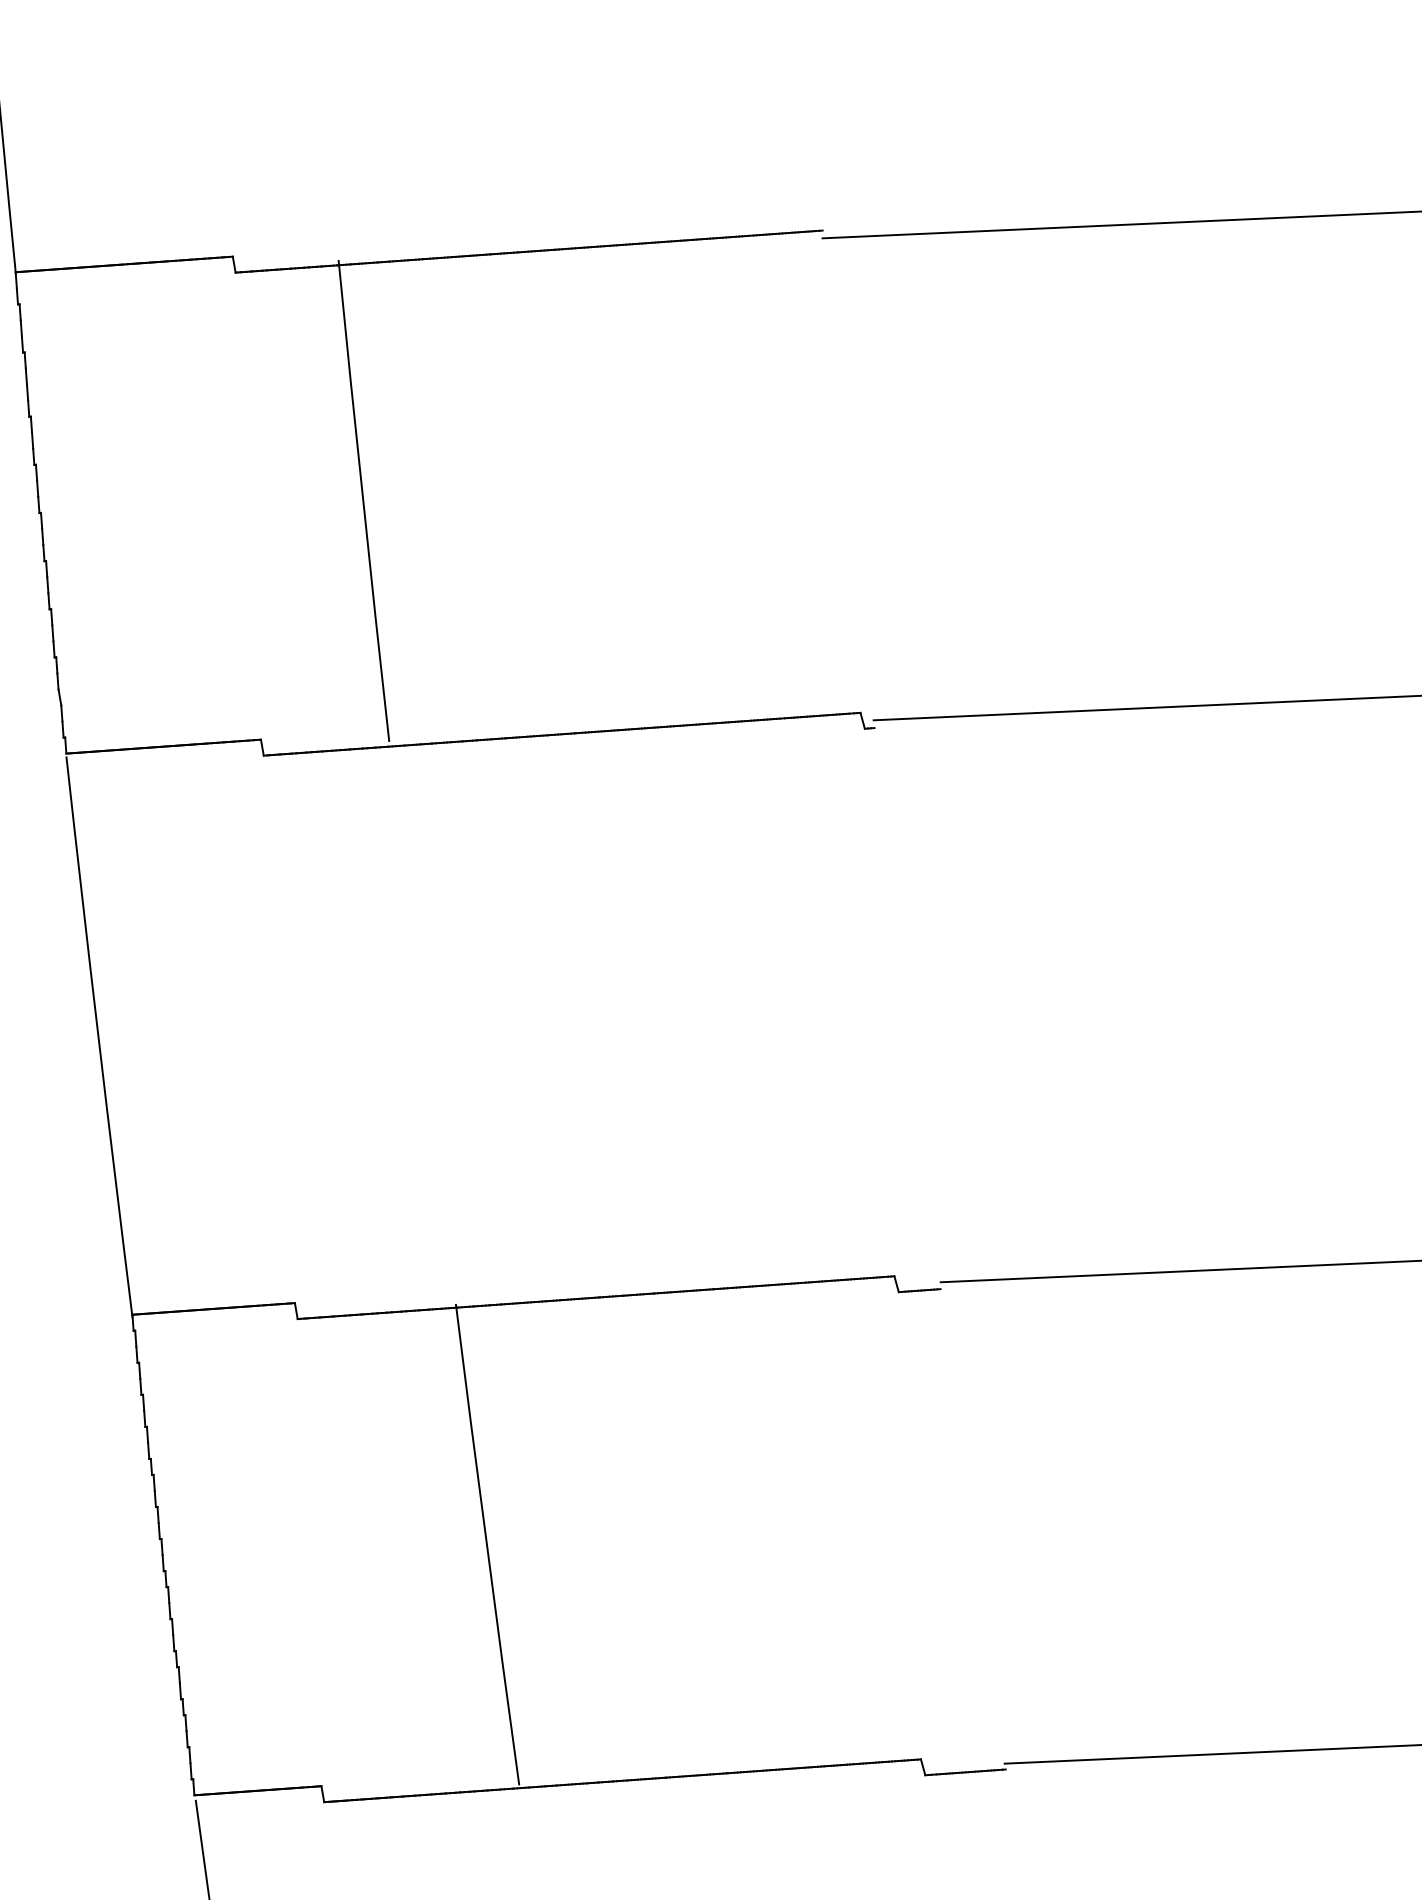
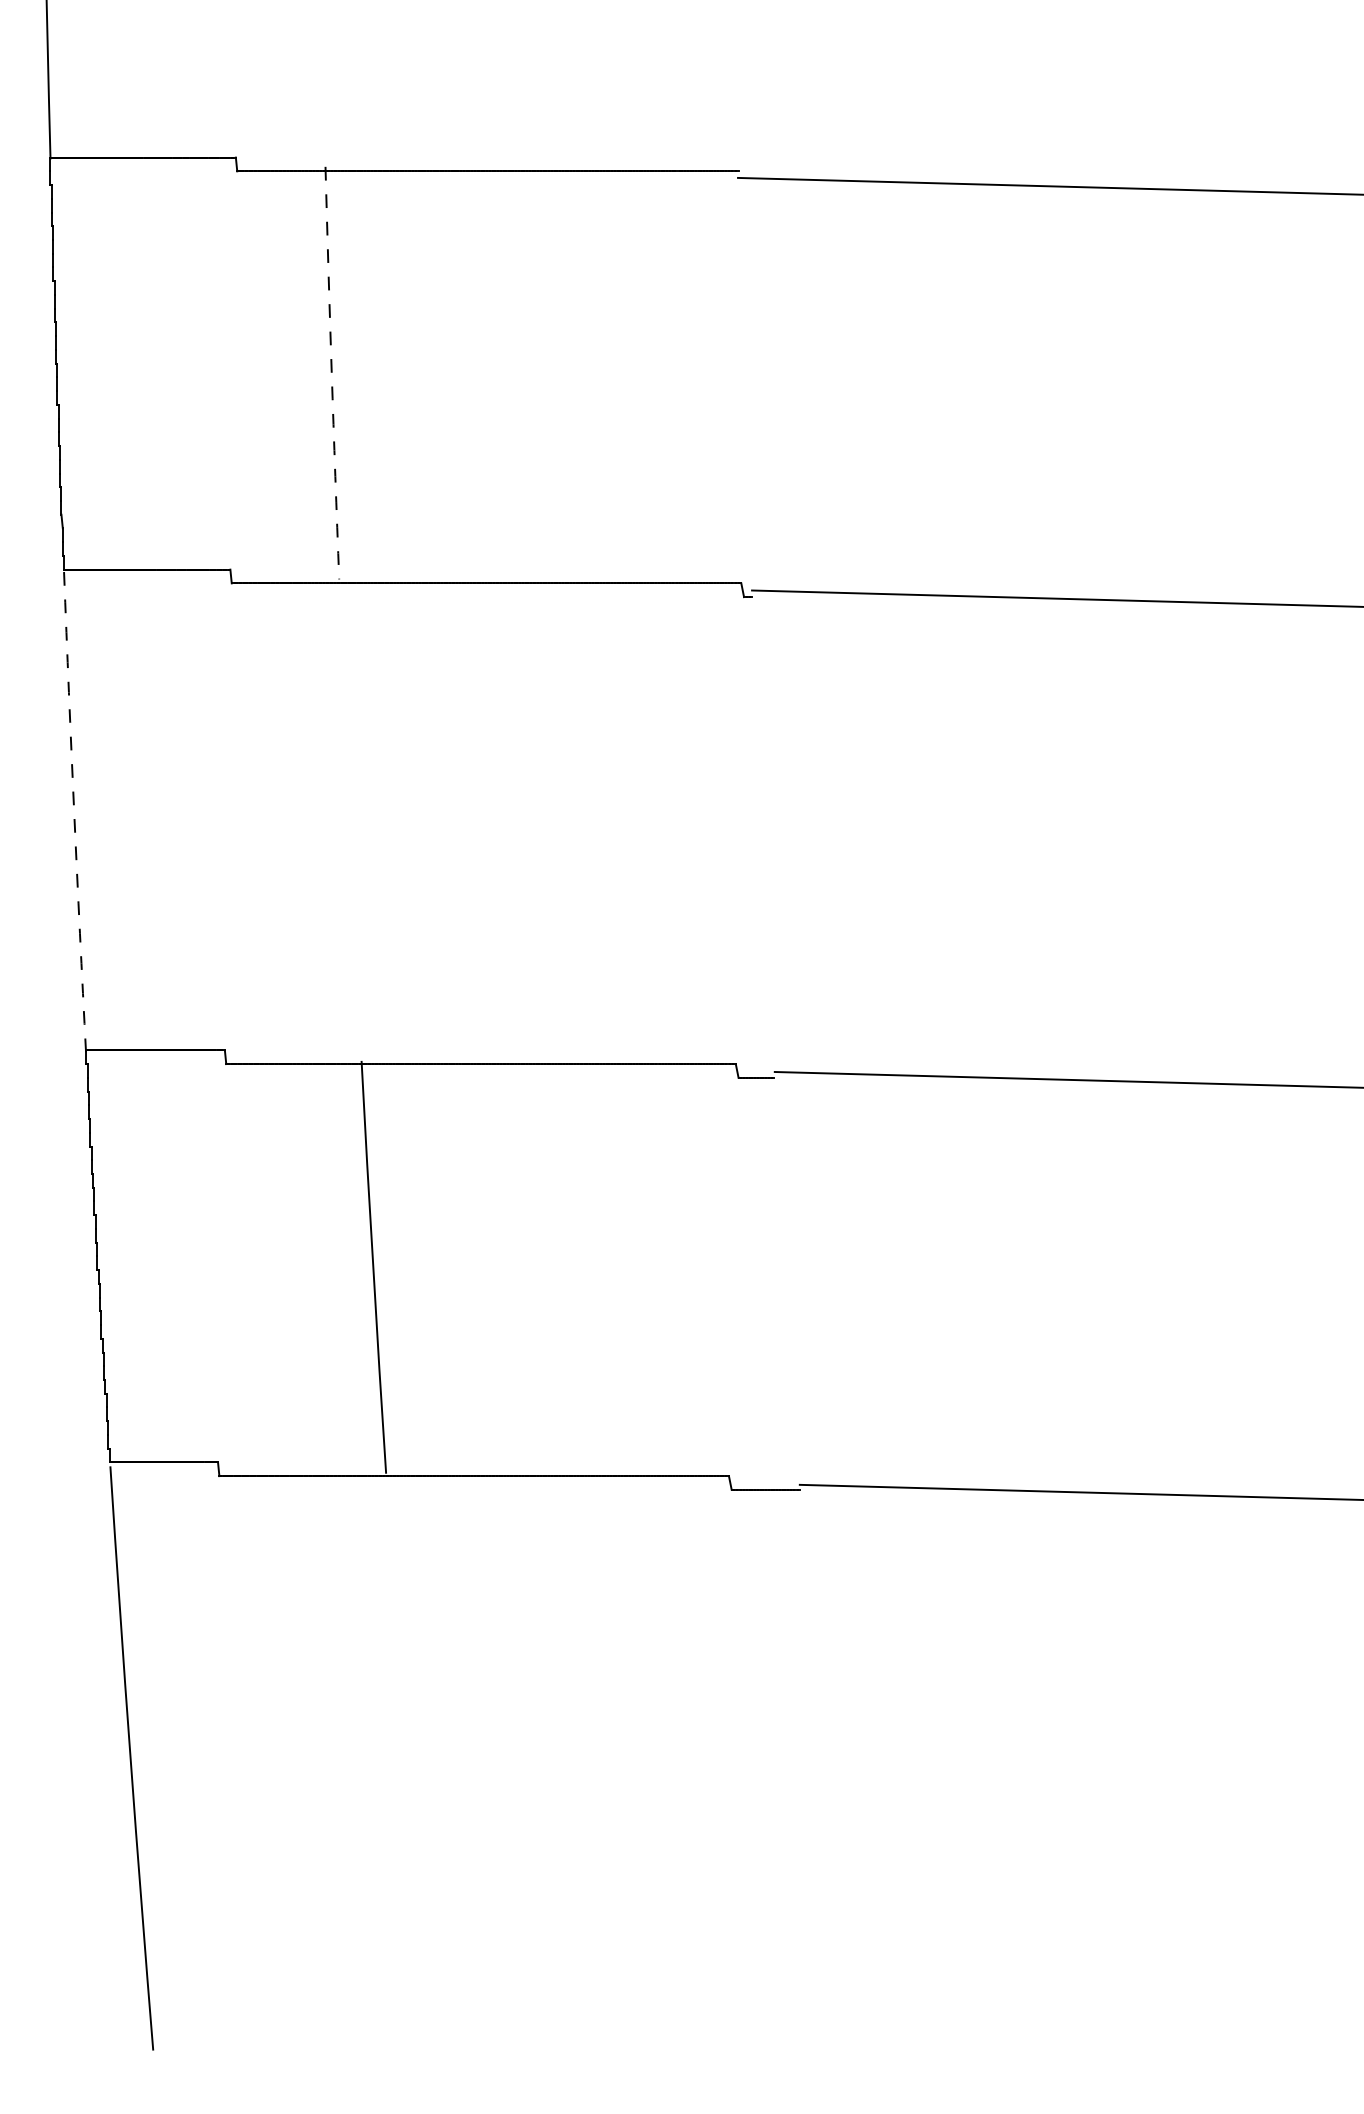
arc: (362, 501) -> (331, 373), solid -> dashed
arc: (98, 1037) -> (74, 812), solid -> dashed

